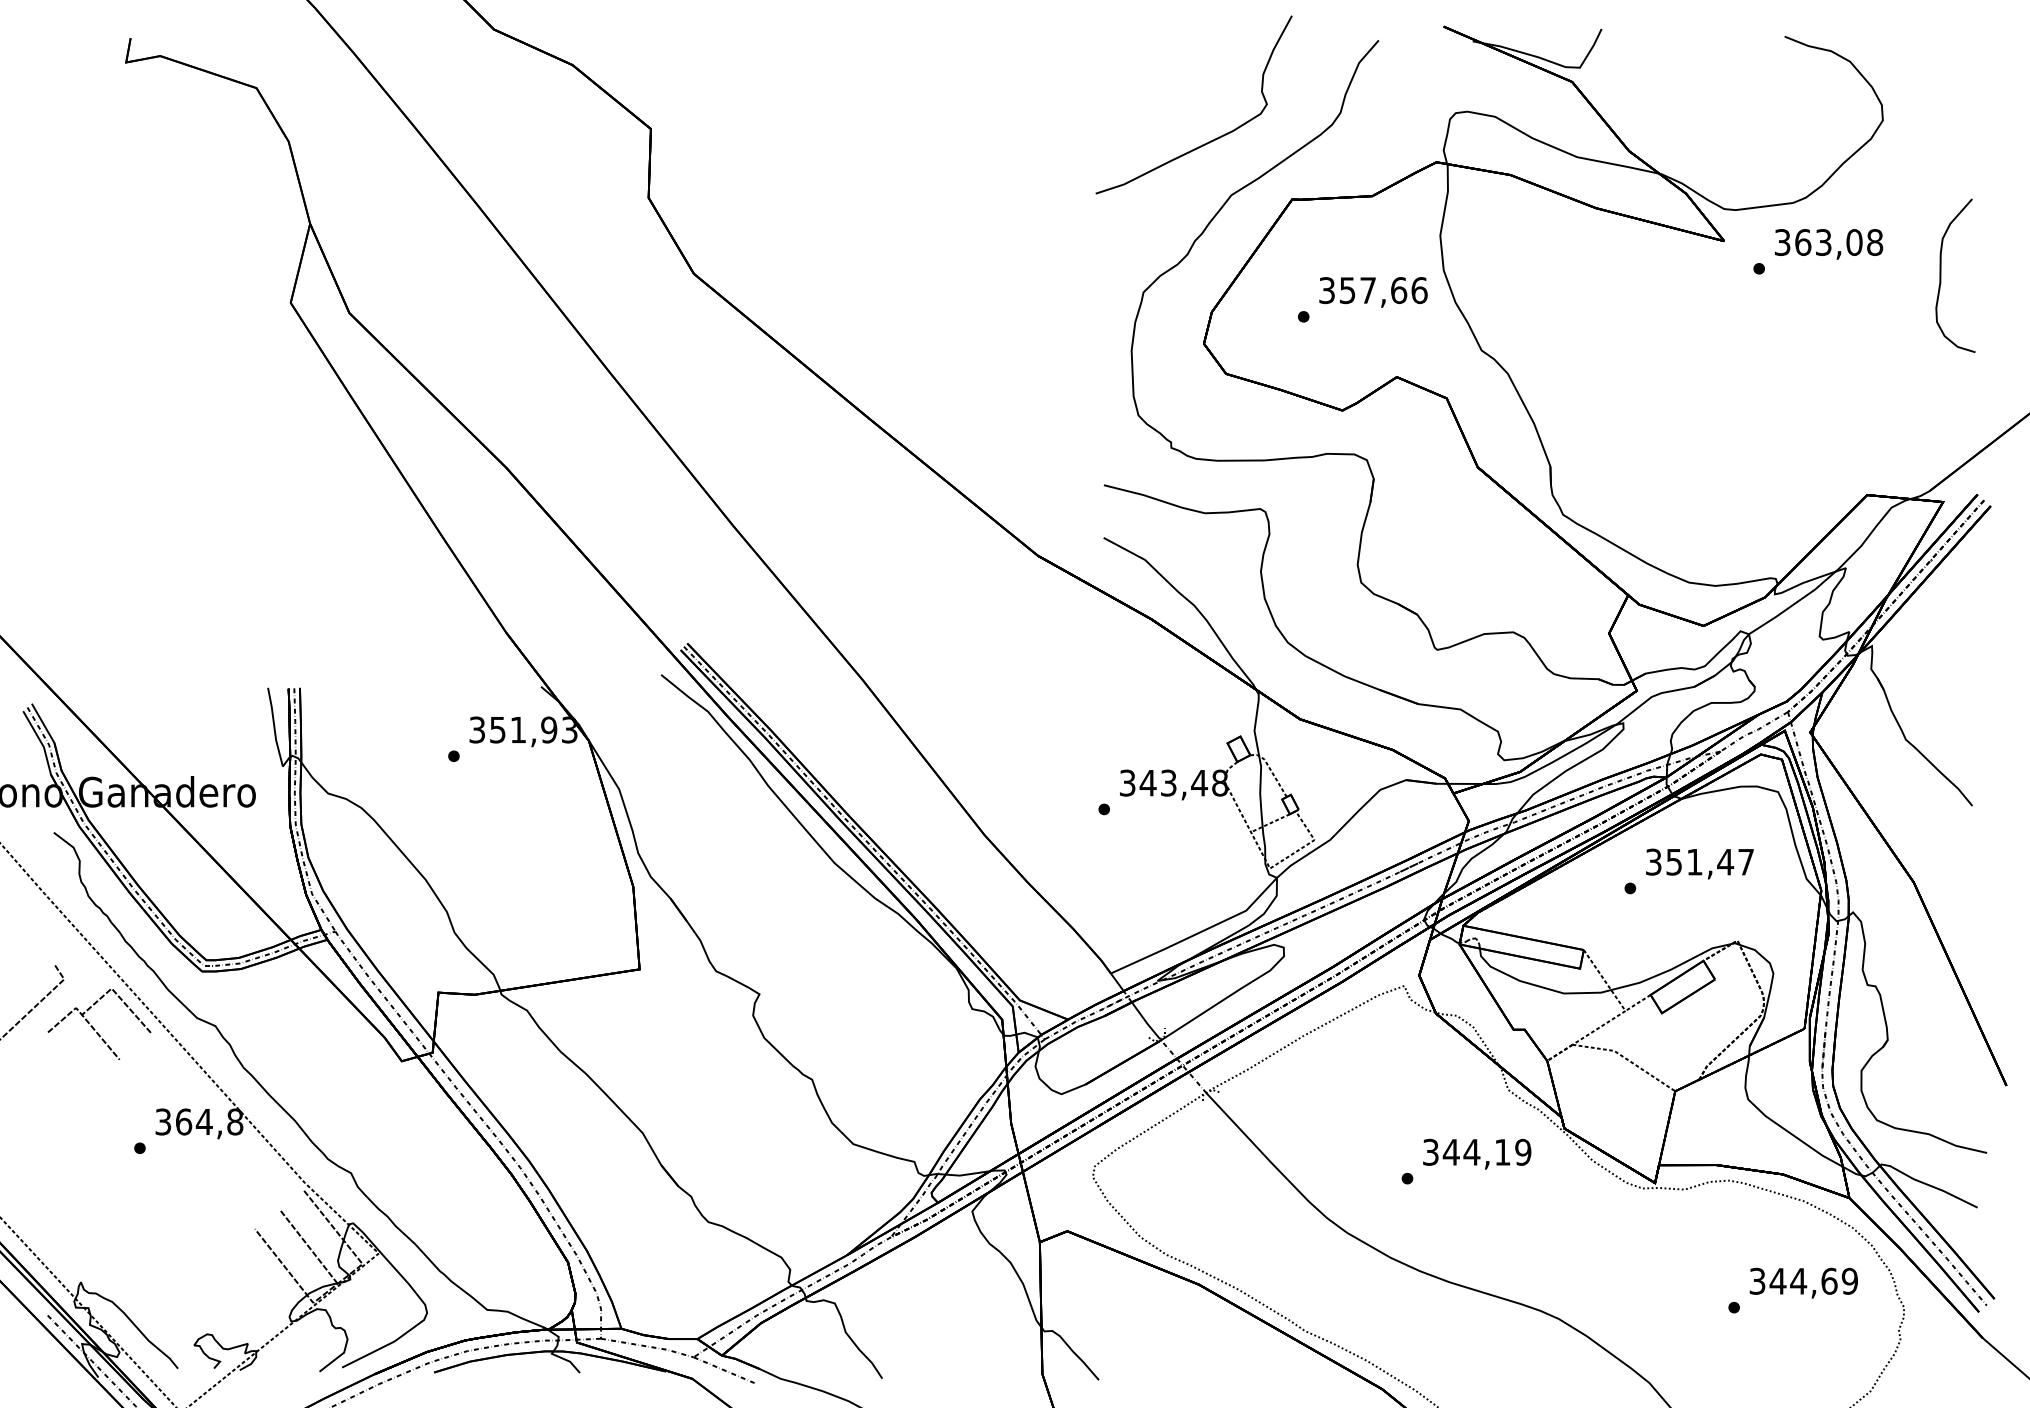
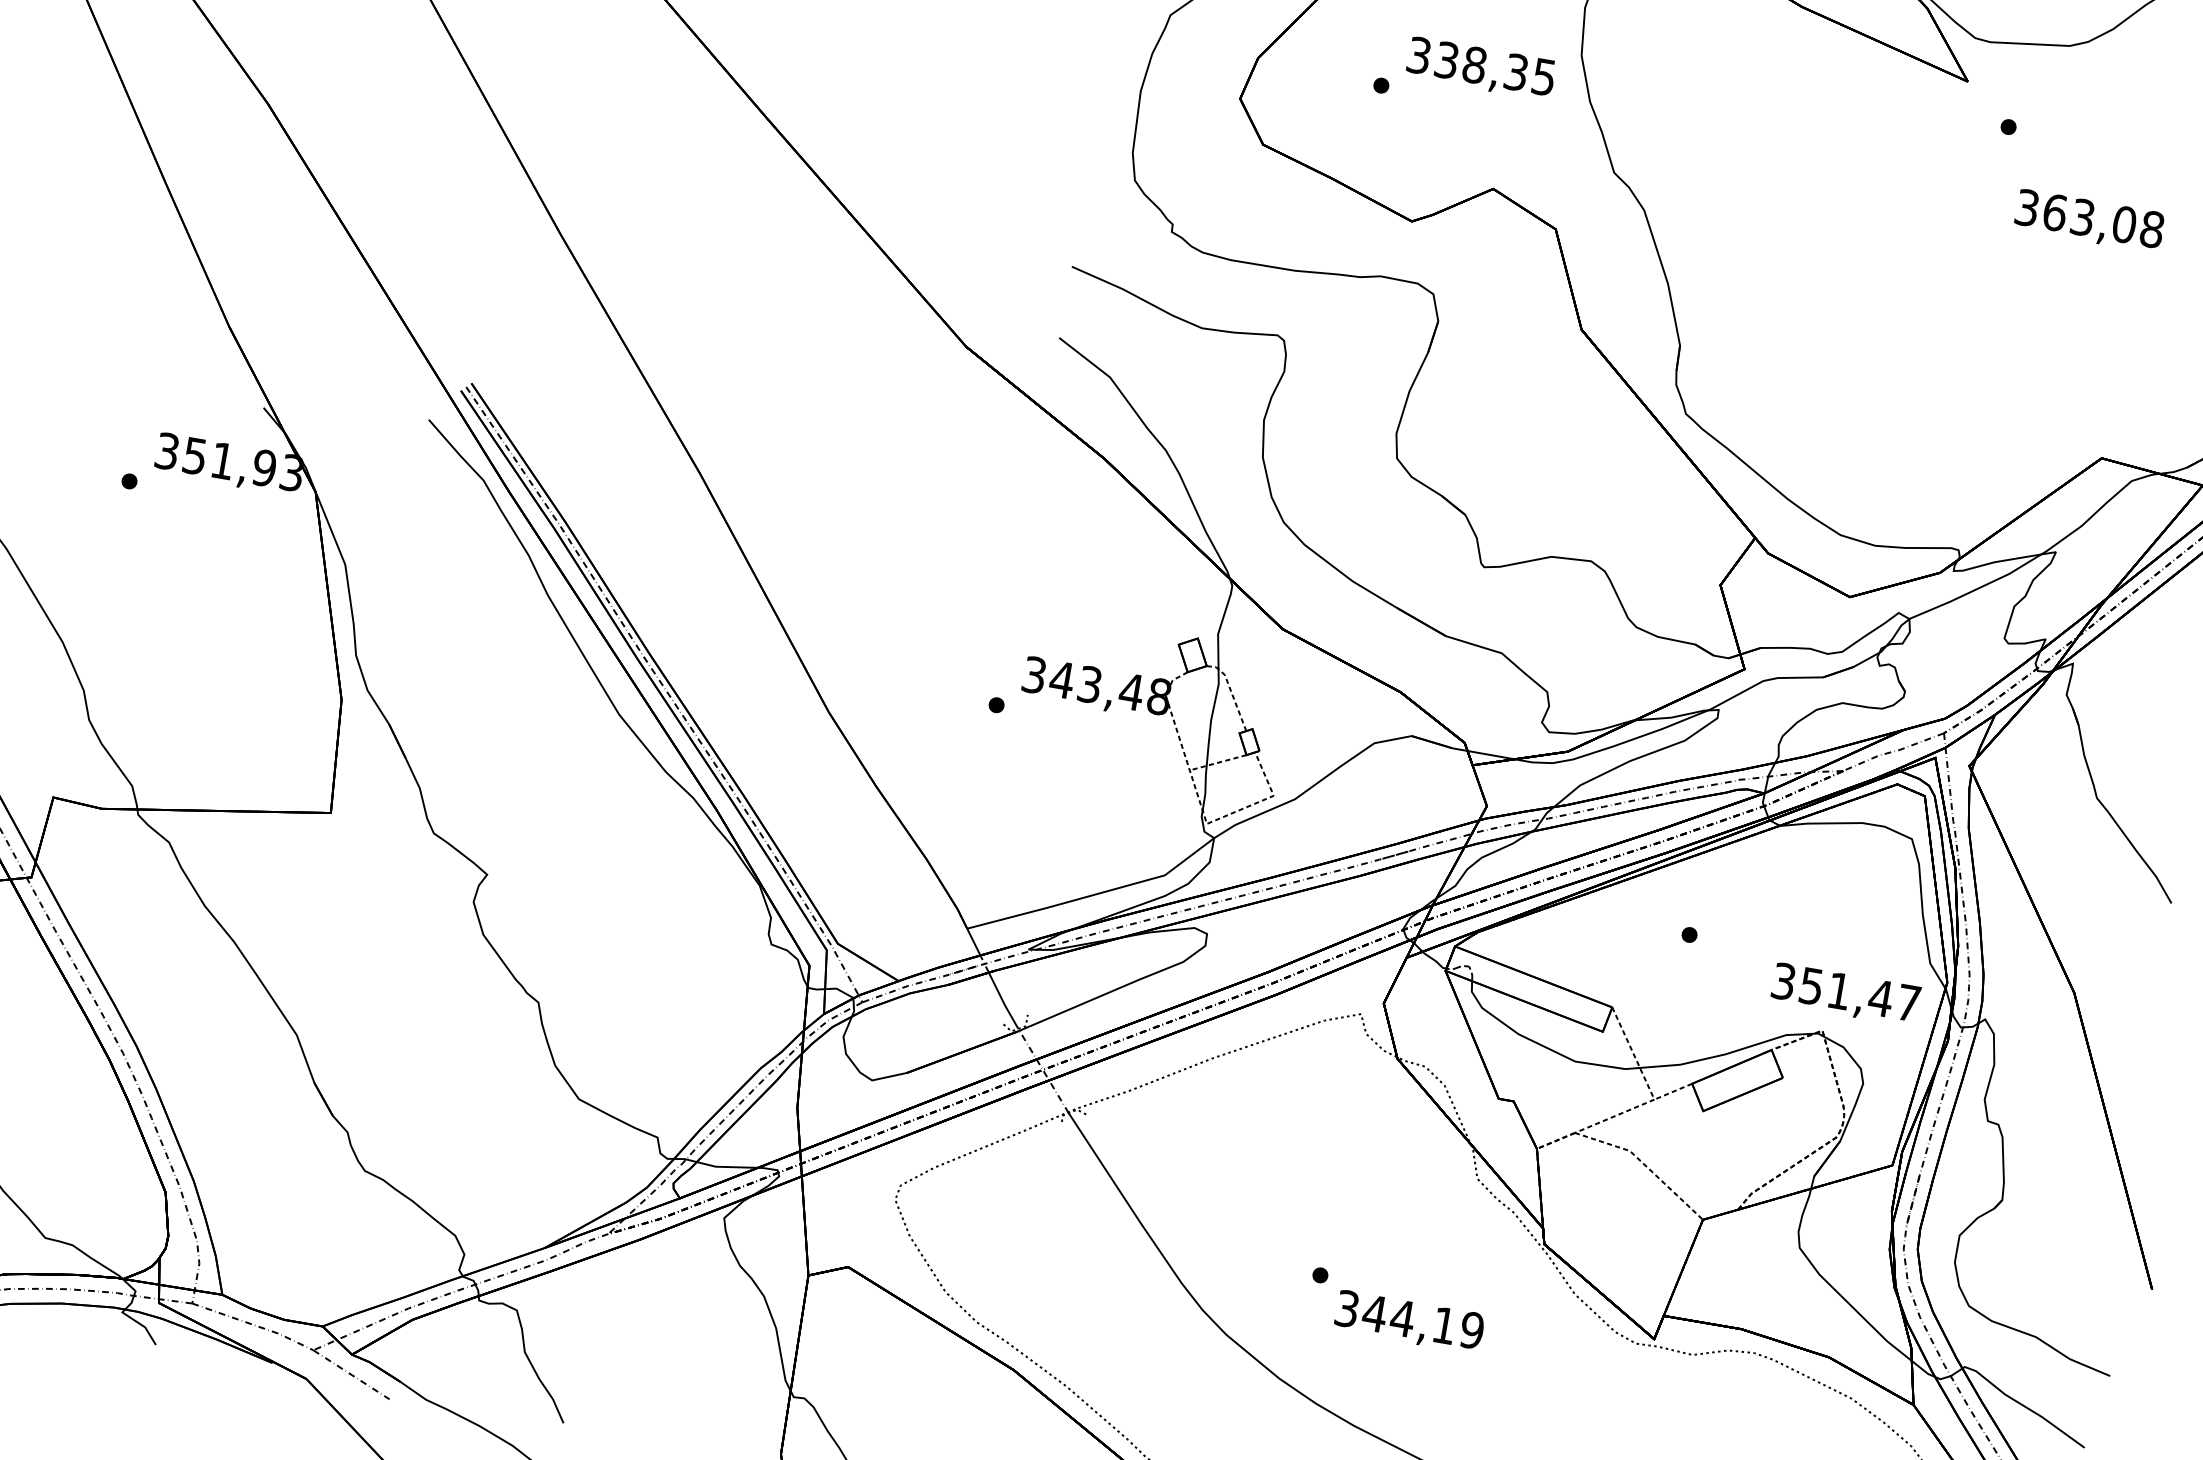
text: (1829, 244) -> (2090, 221), moved
text: (1383, 290) -> (1495, 68), 357,66 -> 338,35
text: (1699, 863) -> (1845, 993), moved
text: (1477, 1153) -> (1409, 1321), moved

